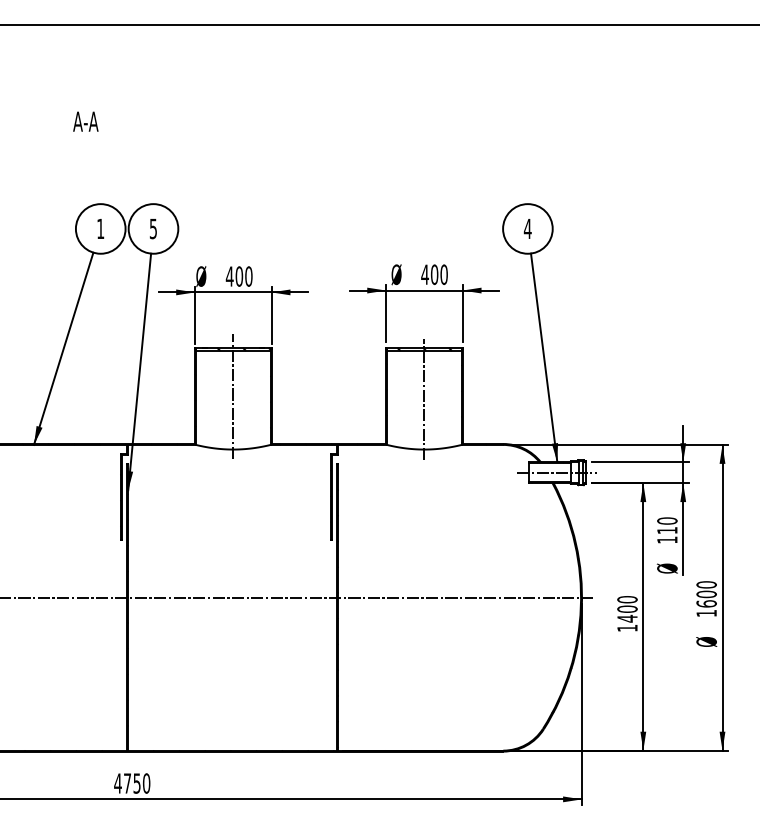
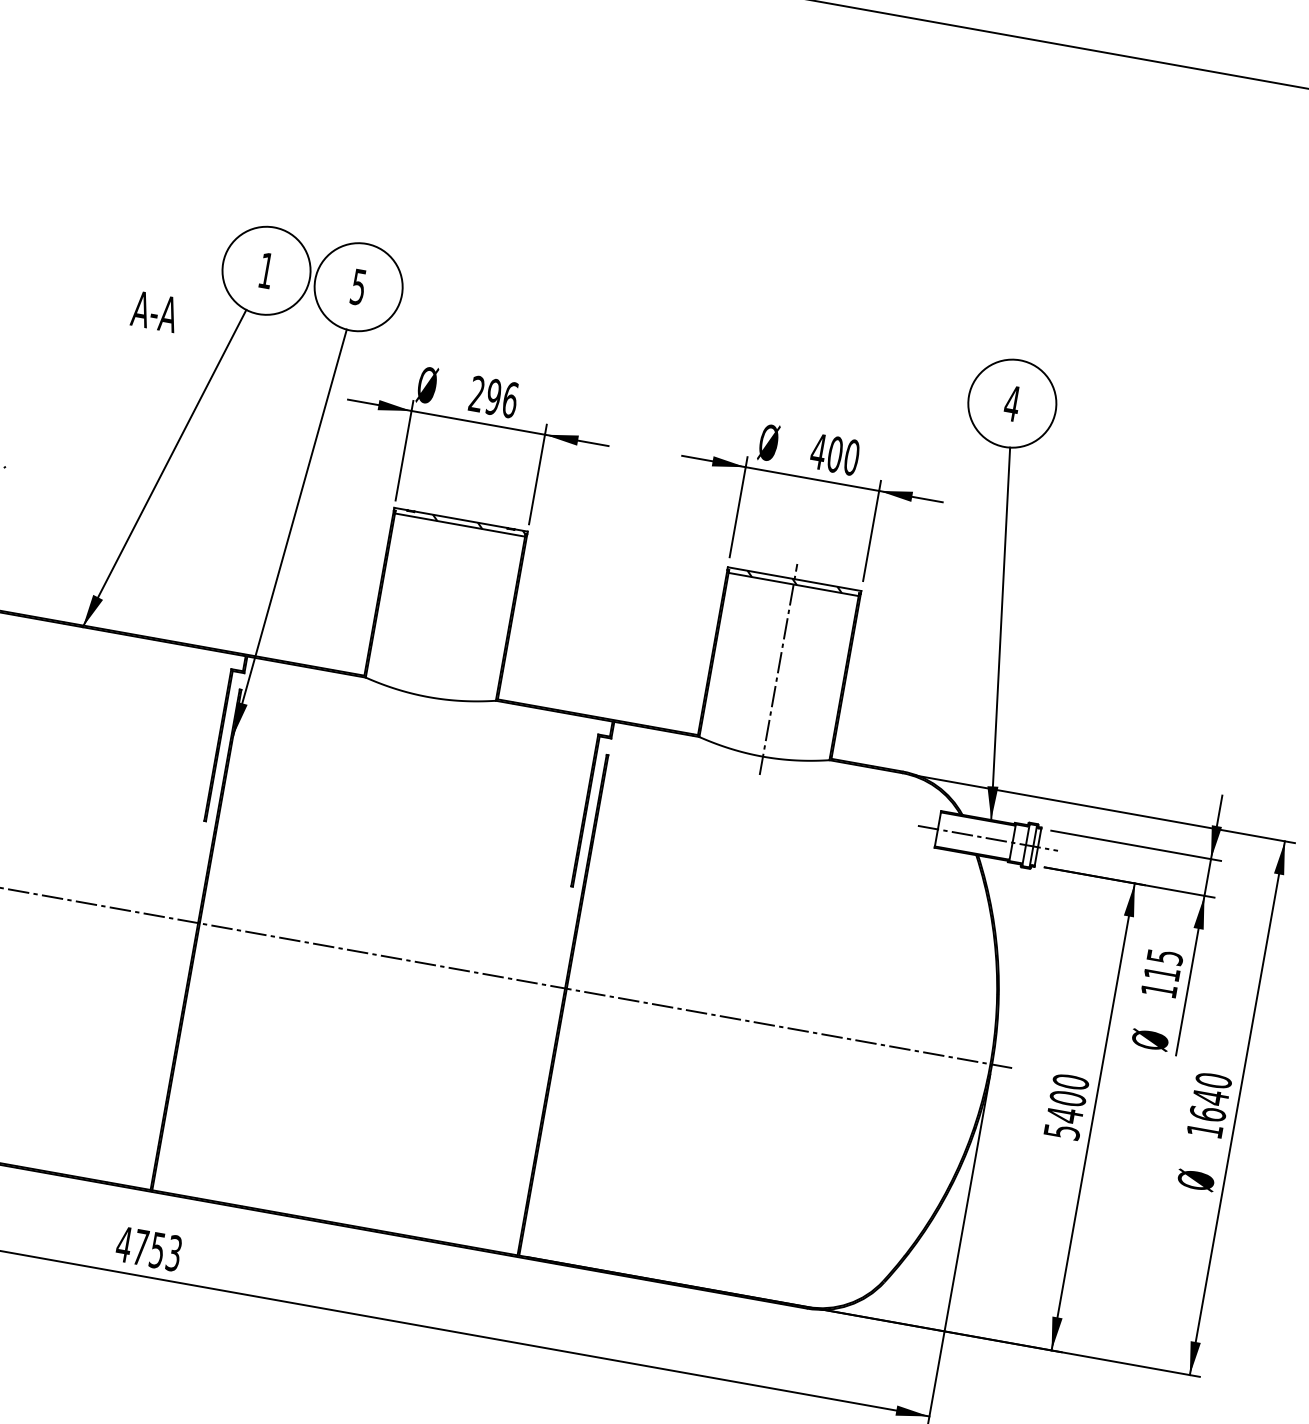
text: (85, 121) -> (154, 311), moved
text: (238, 276) -> (492, 396), 400 -> 296
line: (233, 396) -> (446, 604), removed
text: (667, 520) -> (1165, 956), 110 -> 115
text: (706, 594) -> (1210, 1097), 1600 -> 1640
text: (627, 627) -> (1062, 1130), 1400 -> 5400
text: (146, 783) -> (173, 1253), 4750 -> 4753

